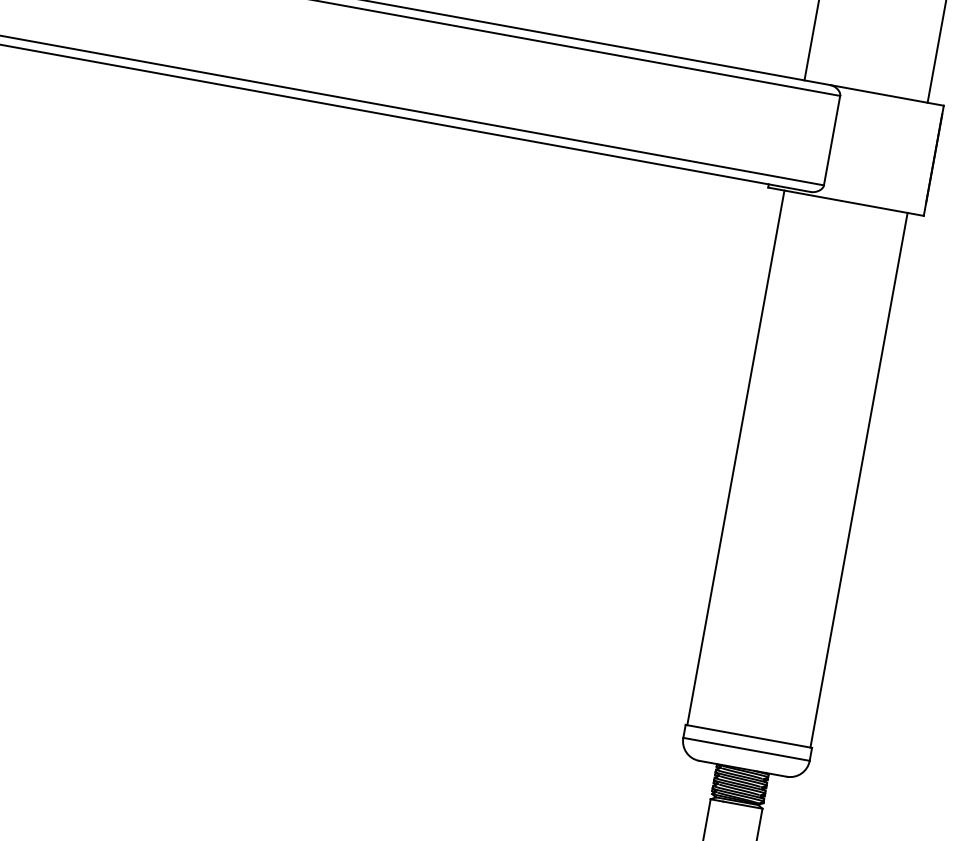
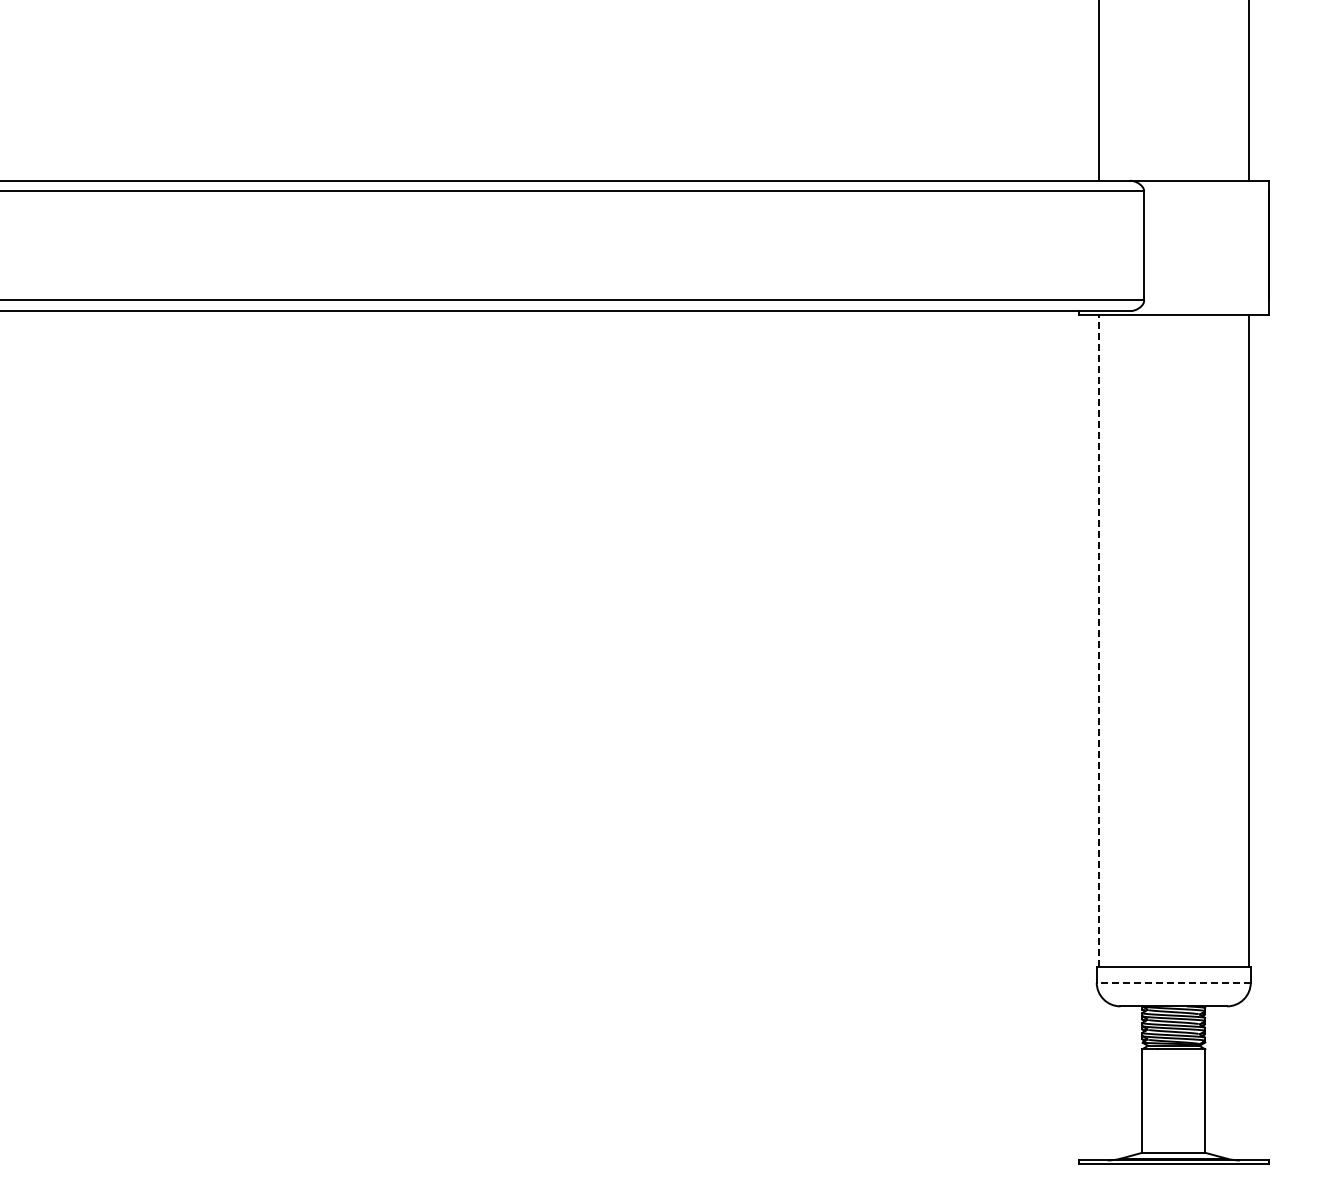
line: (735, 457) -> (1098, 640), solid -> dashed
line: (746, 749) -> (1173, 982), solid -> dashed

